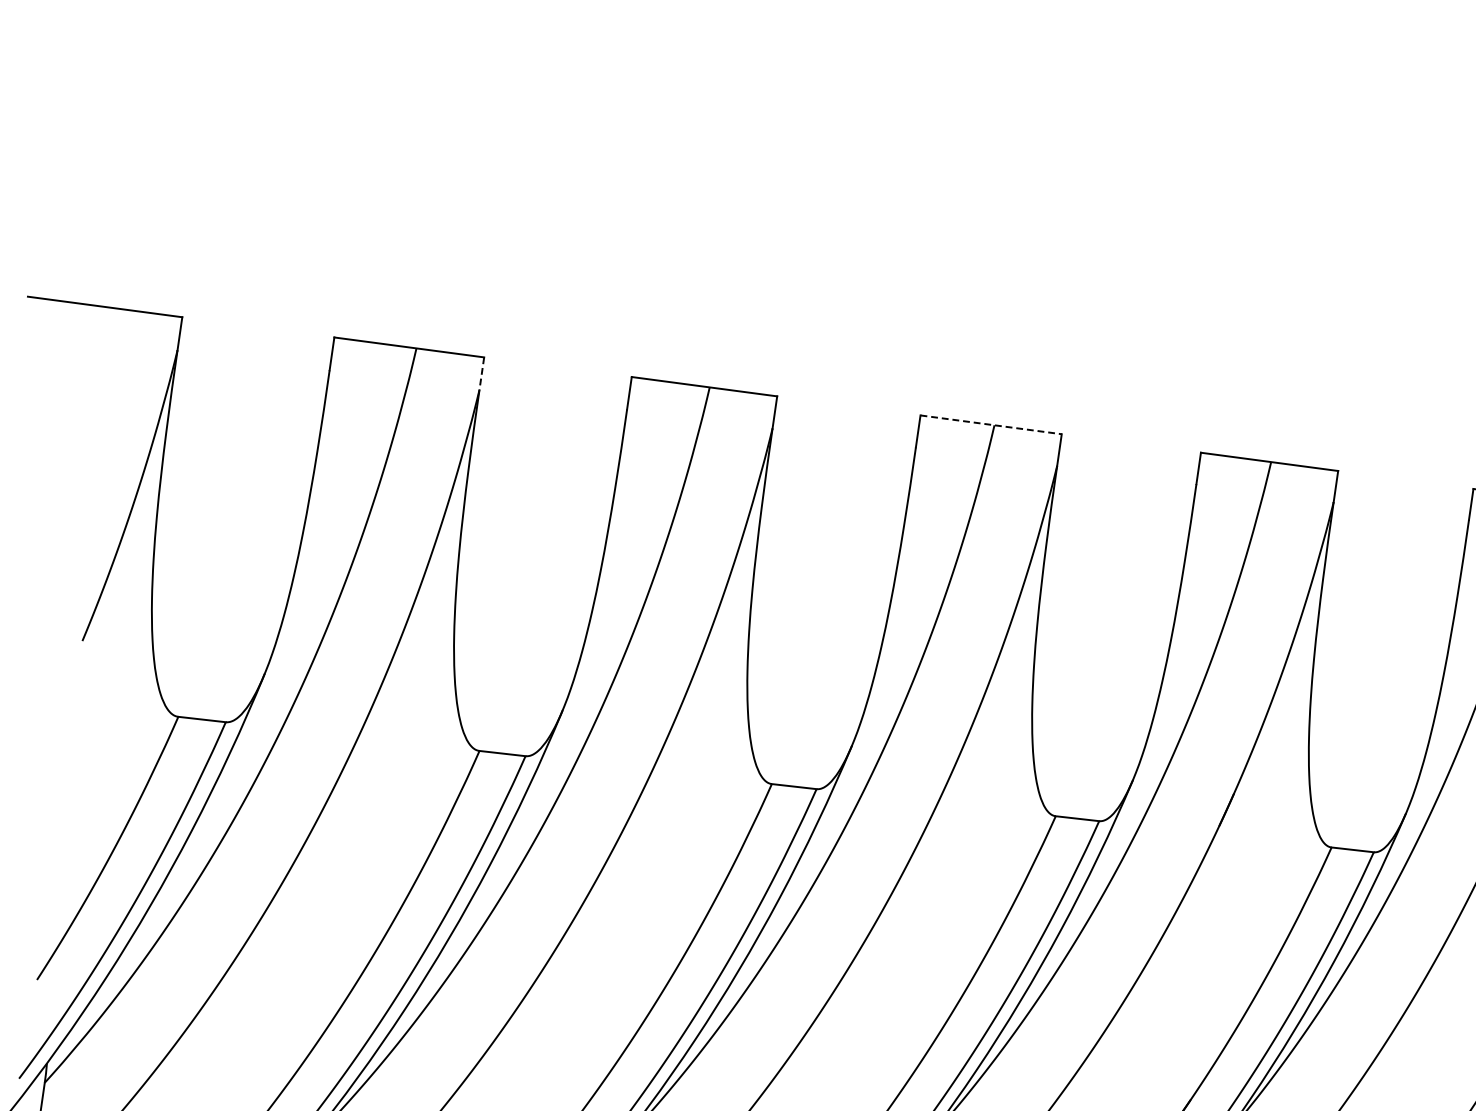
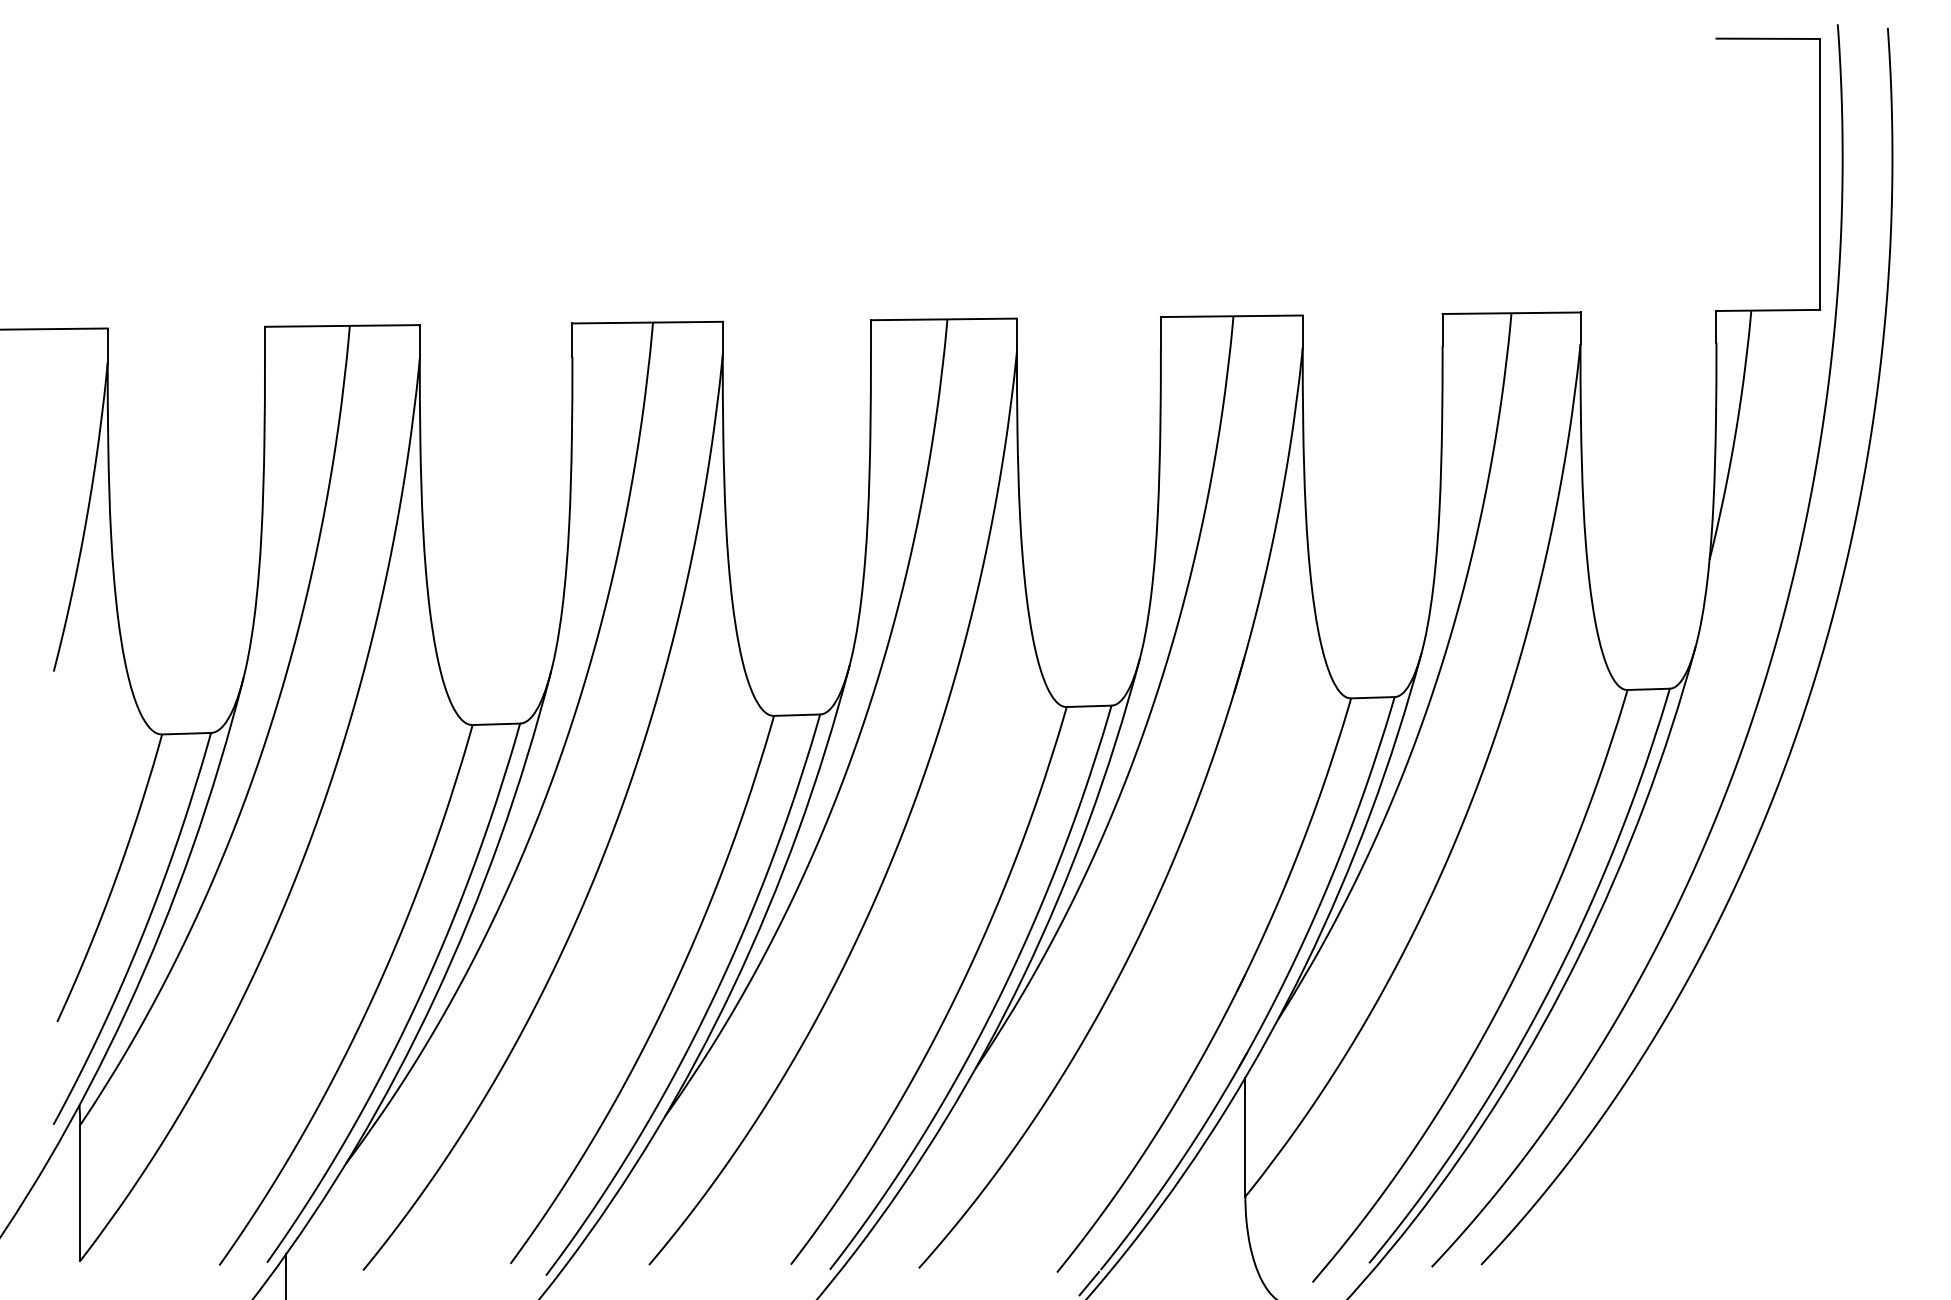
line: (481, 373) -> (419, 341), dashed -> solid
line: (991, 424) -> (944, 319), dashed -> solid

